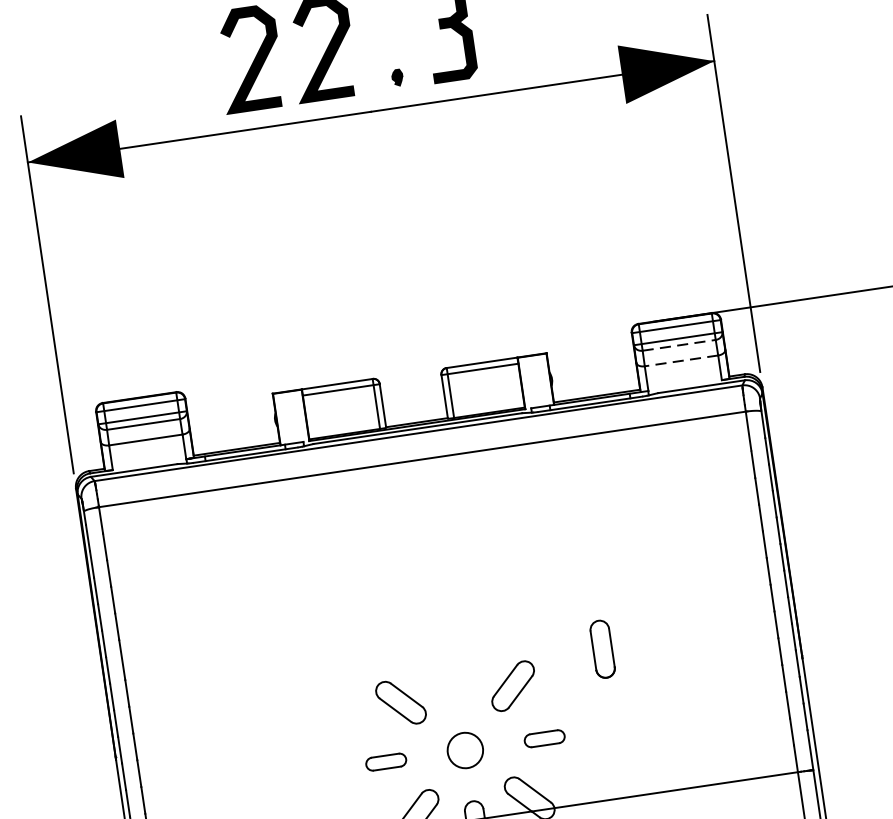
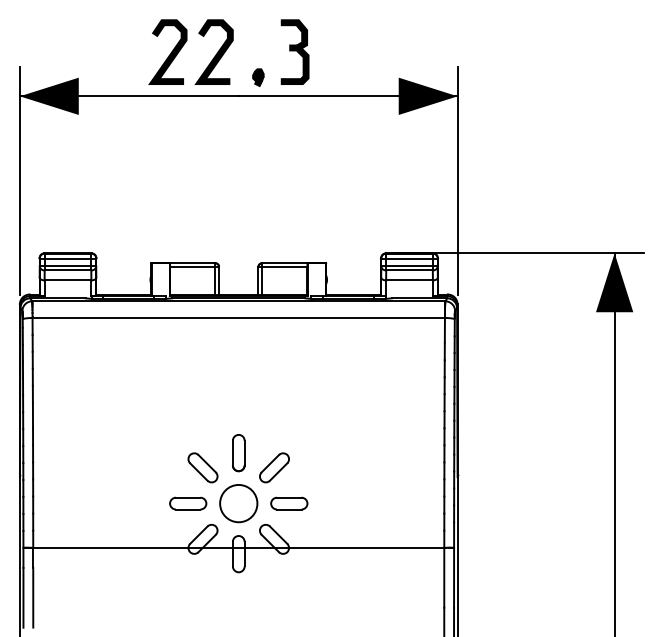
part: (397, 77) -> (258, 77), size x1.67
line: (680, 345) -> (410, 270), dashed -> solid
line: (681, 361) -> (409, 280), dashed -> solid
part: (602, 649) -> (238, 453), moved
part: (544, 738) -> (289, 503), size x1.43
circle: (464, 750) -> (238, 503), size x1.67
part: (386, 761) -> (188, 503), size x1.43

